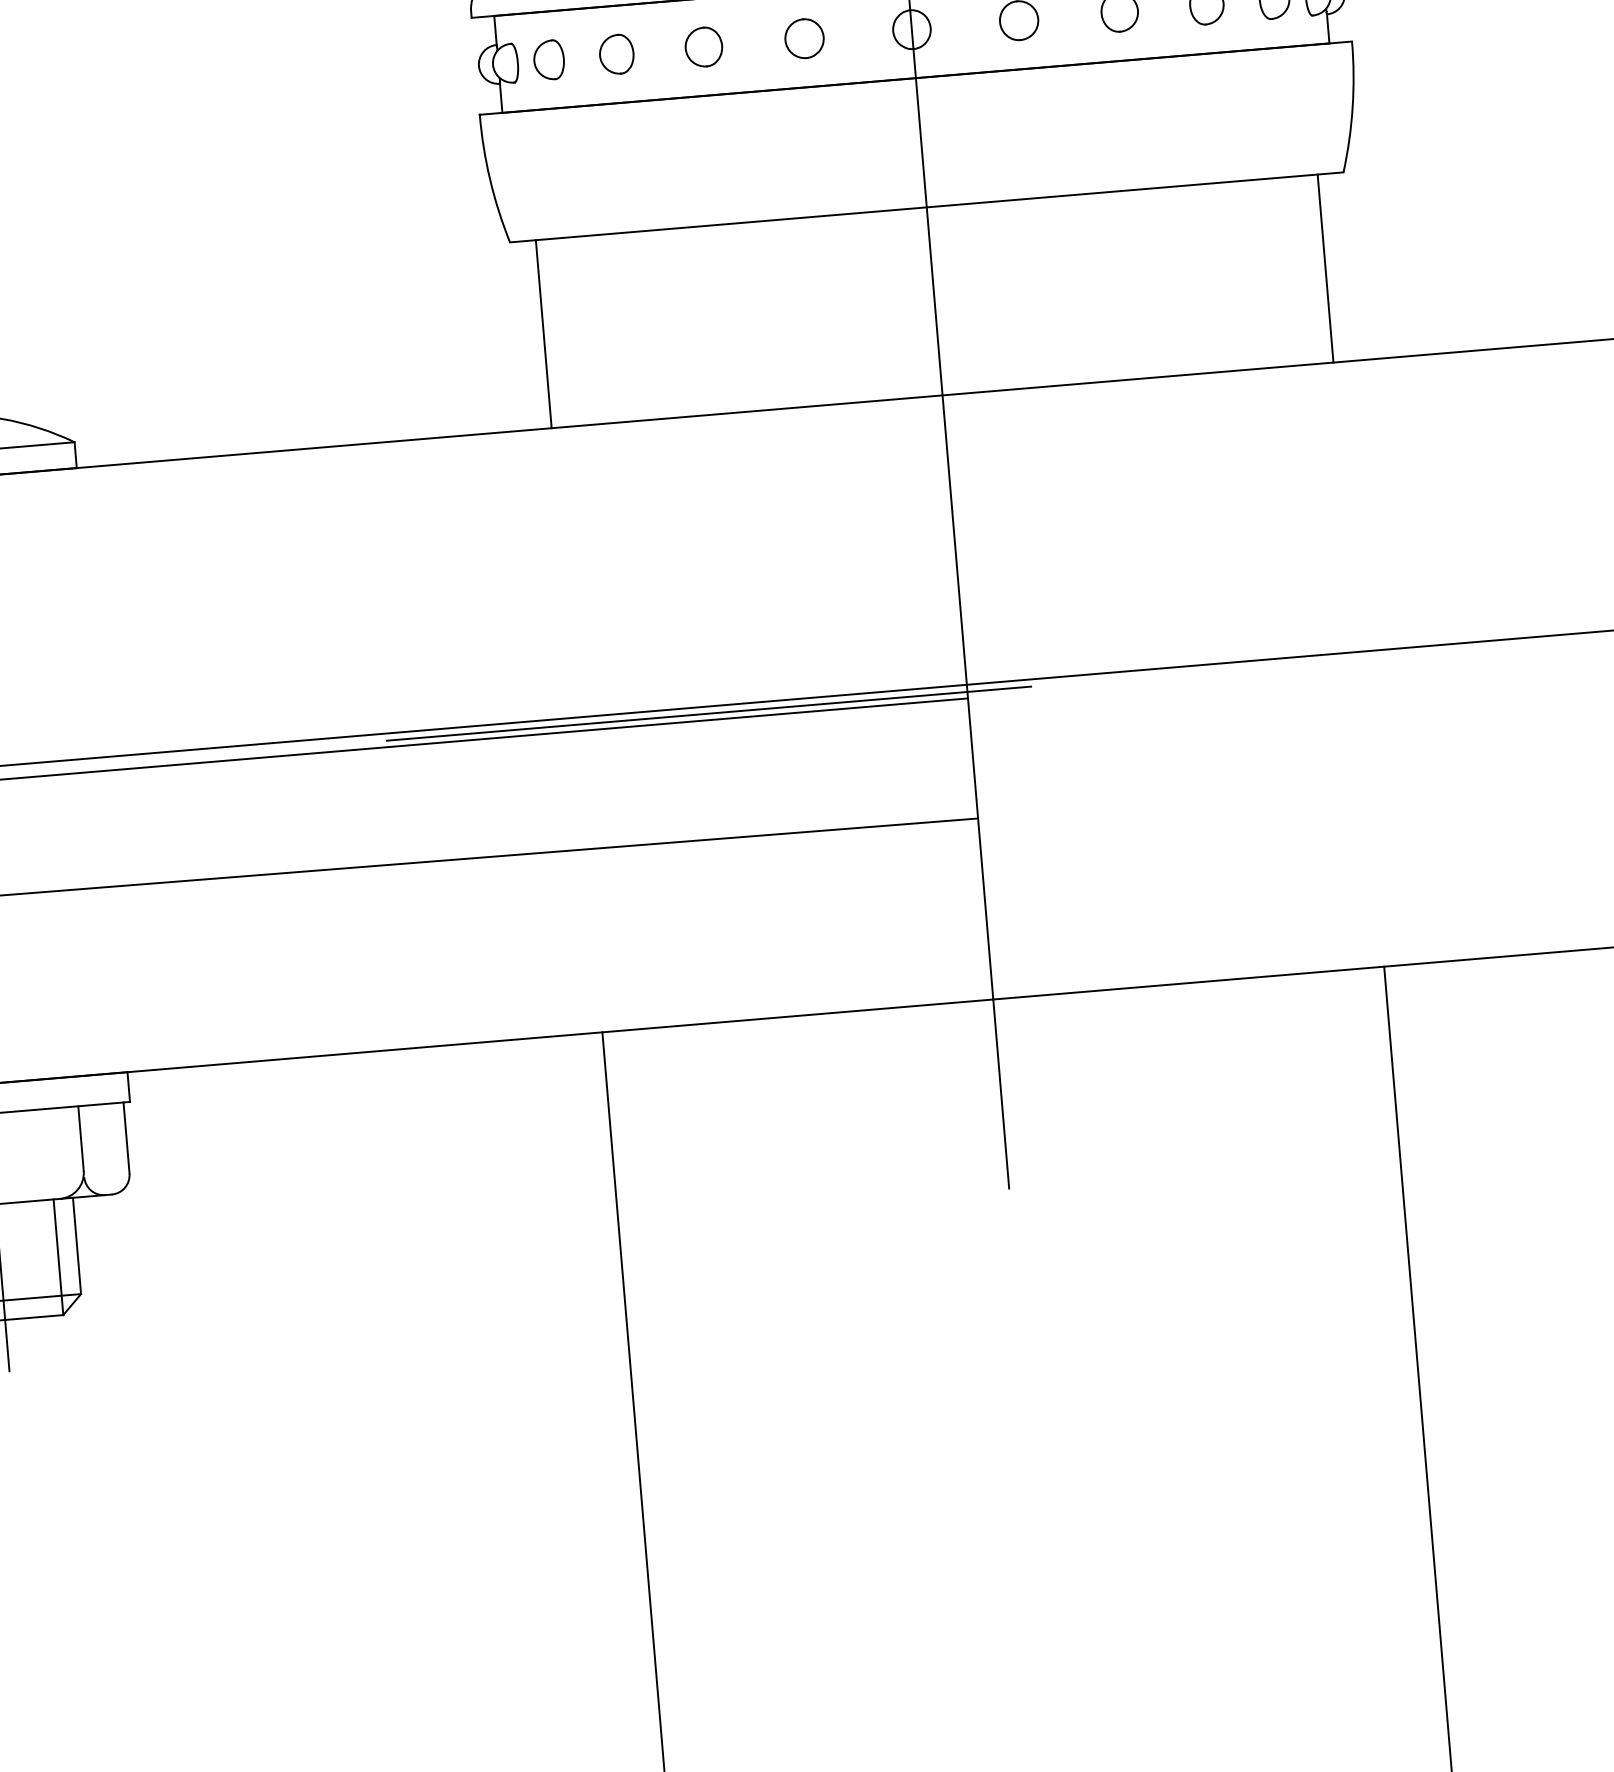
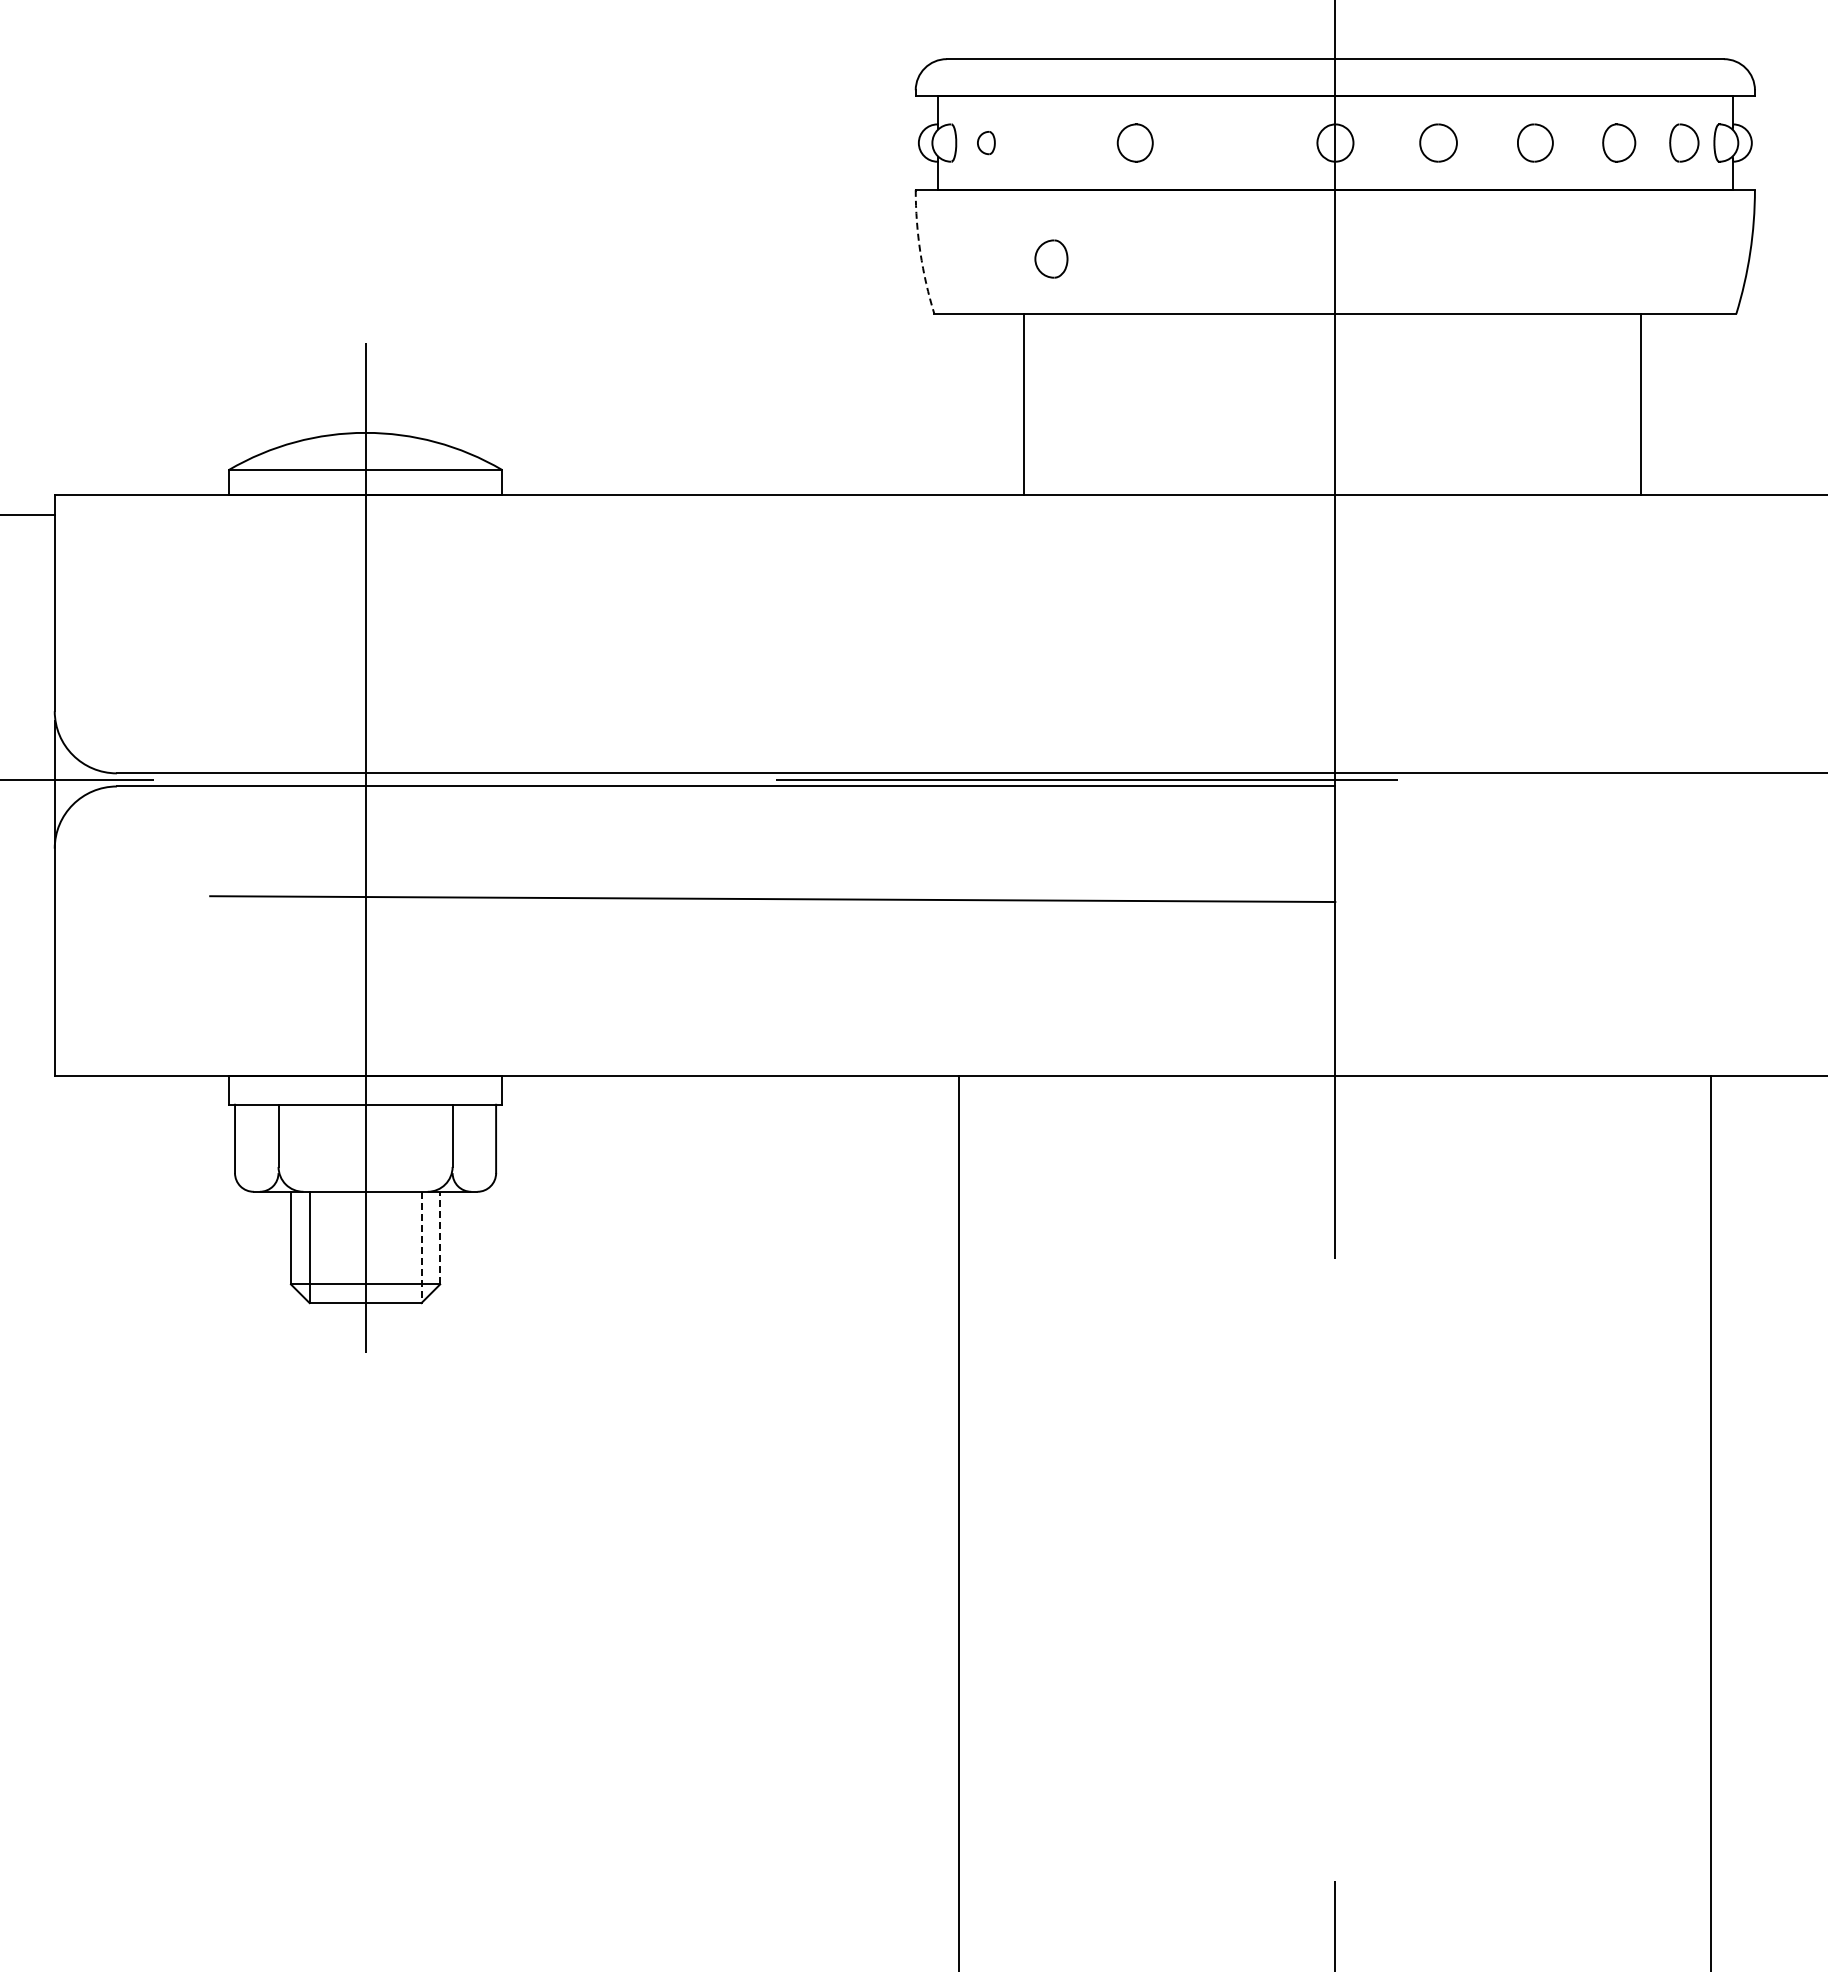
part: (803, 38) -> (1231, 142), removed
part: (616, 53) -> (1051, 258), moved
part: (549, 59) -> (986, 142), size x0.6
arc: (490, 179) -> (920, 252), solid -> dashed
line: (1325, 268) -> (1641, 404), moved
line: (544, 334) -> (1024, 404), moved
line: (77, 1245) -> (440, 1237), solid -> dashed
line: (58, 1257) -> (421, 1247), solid -> dashed

